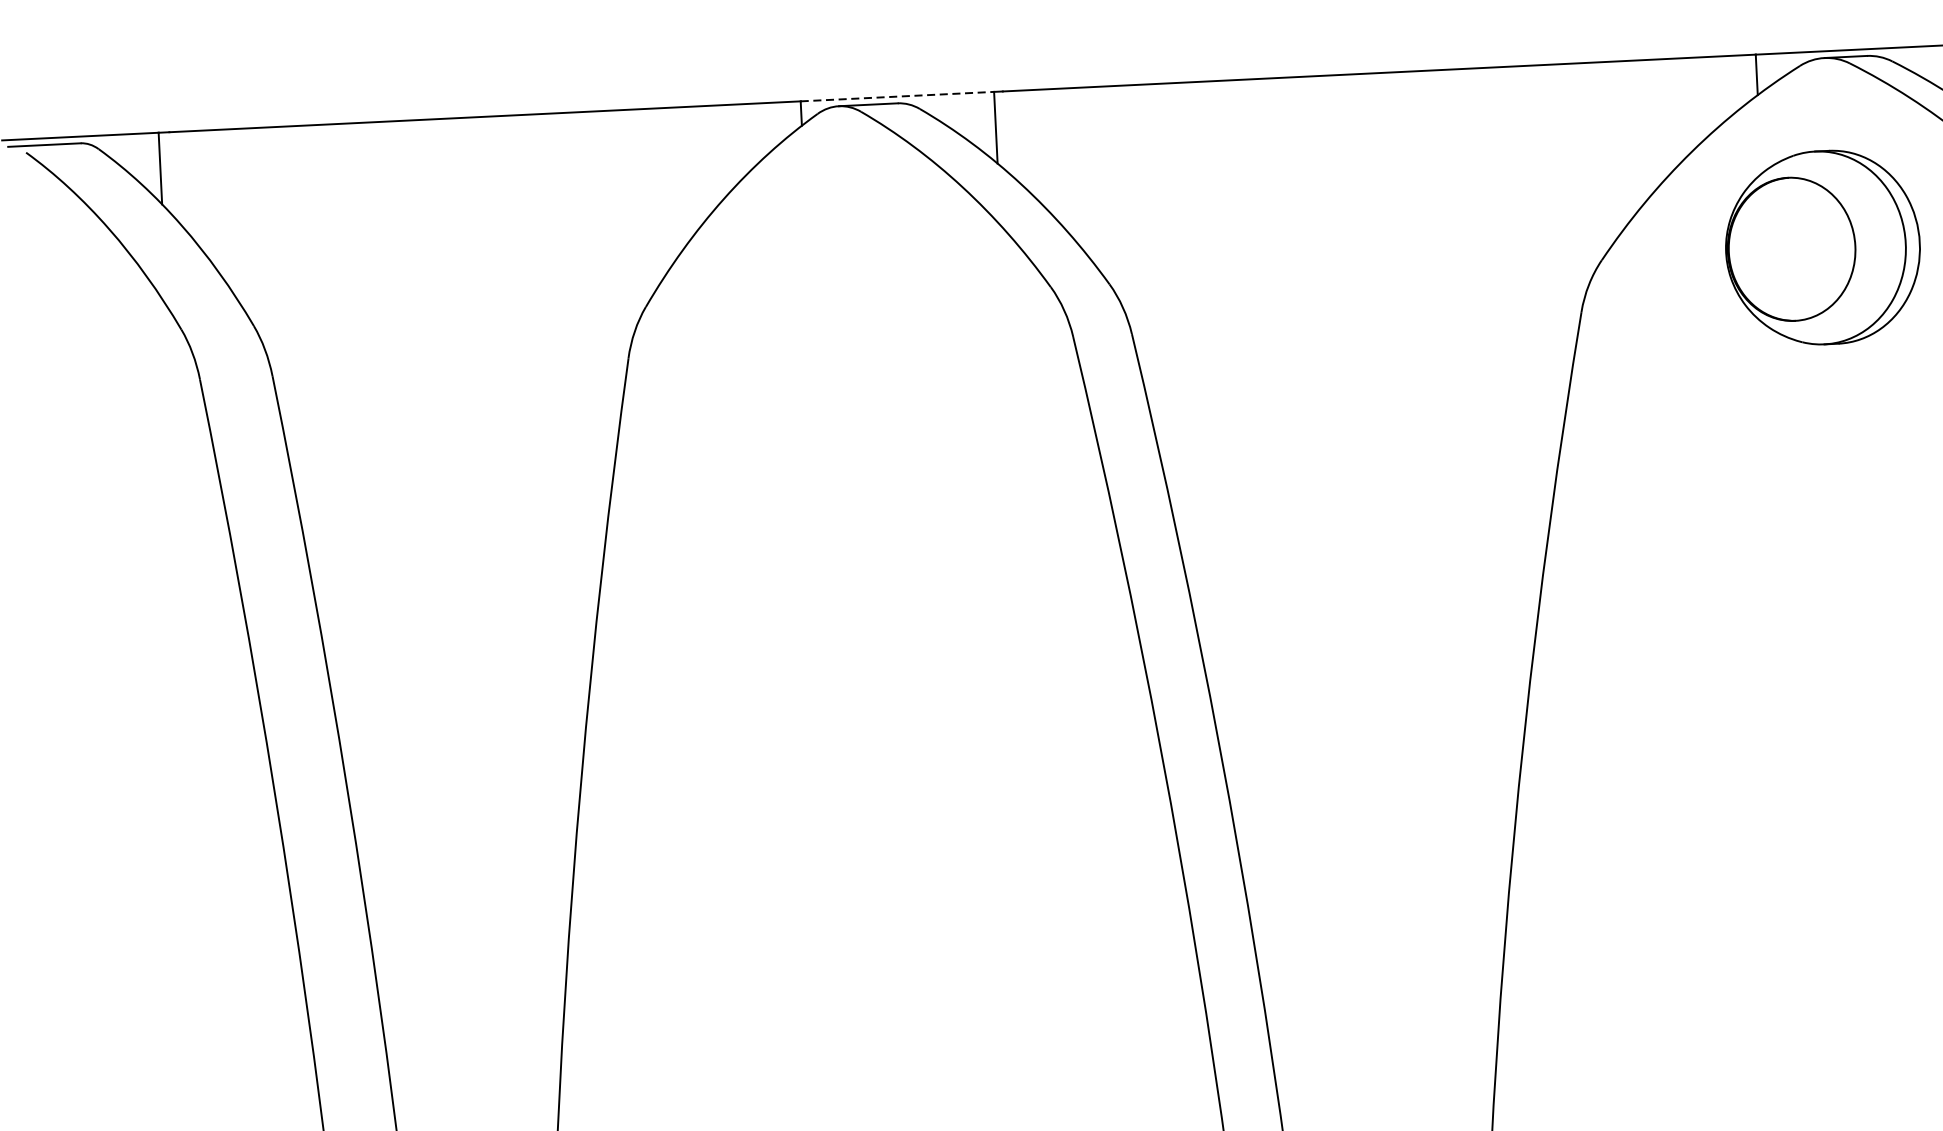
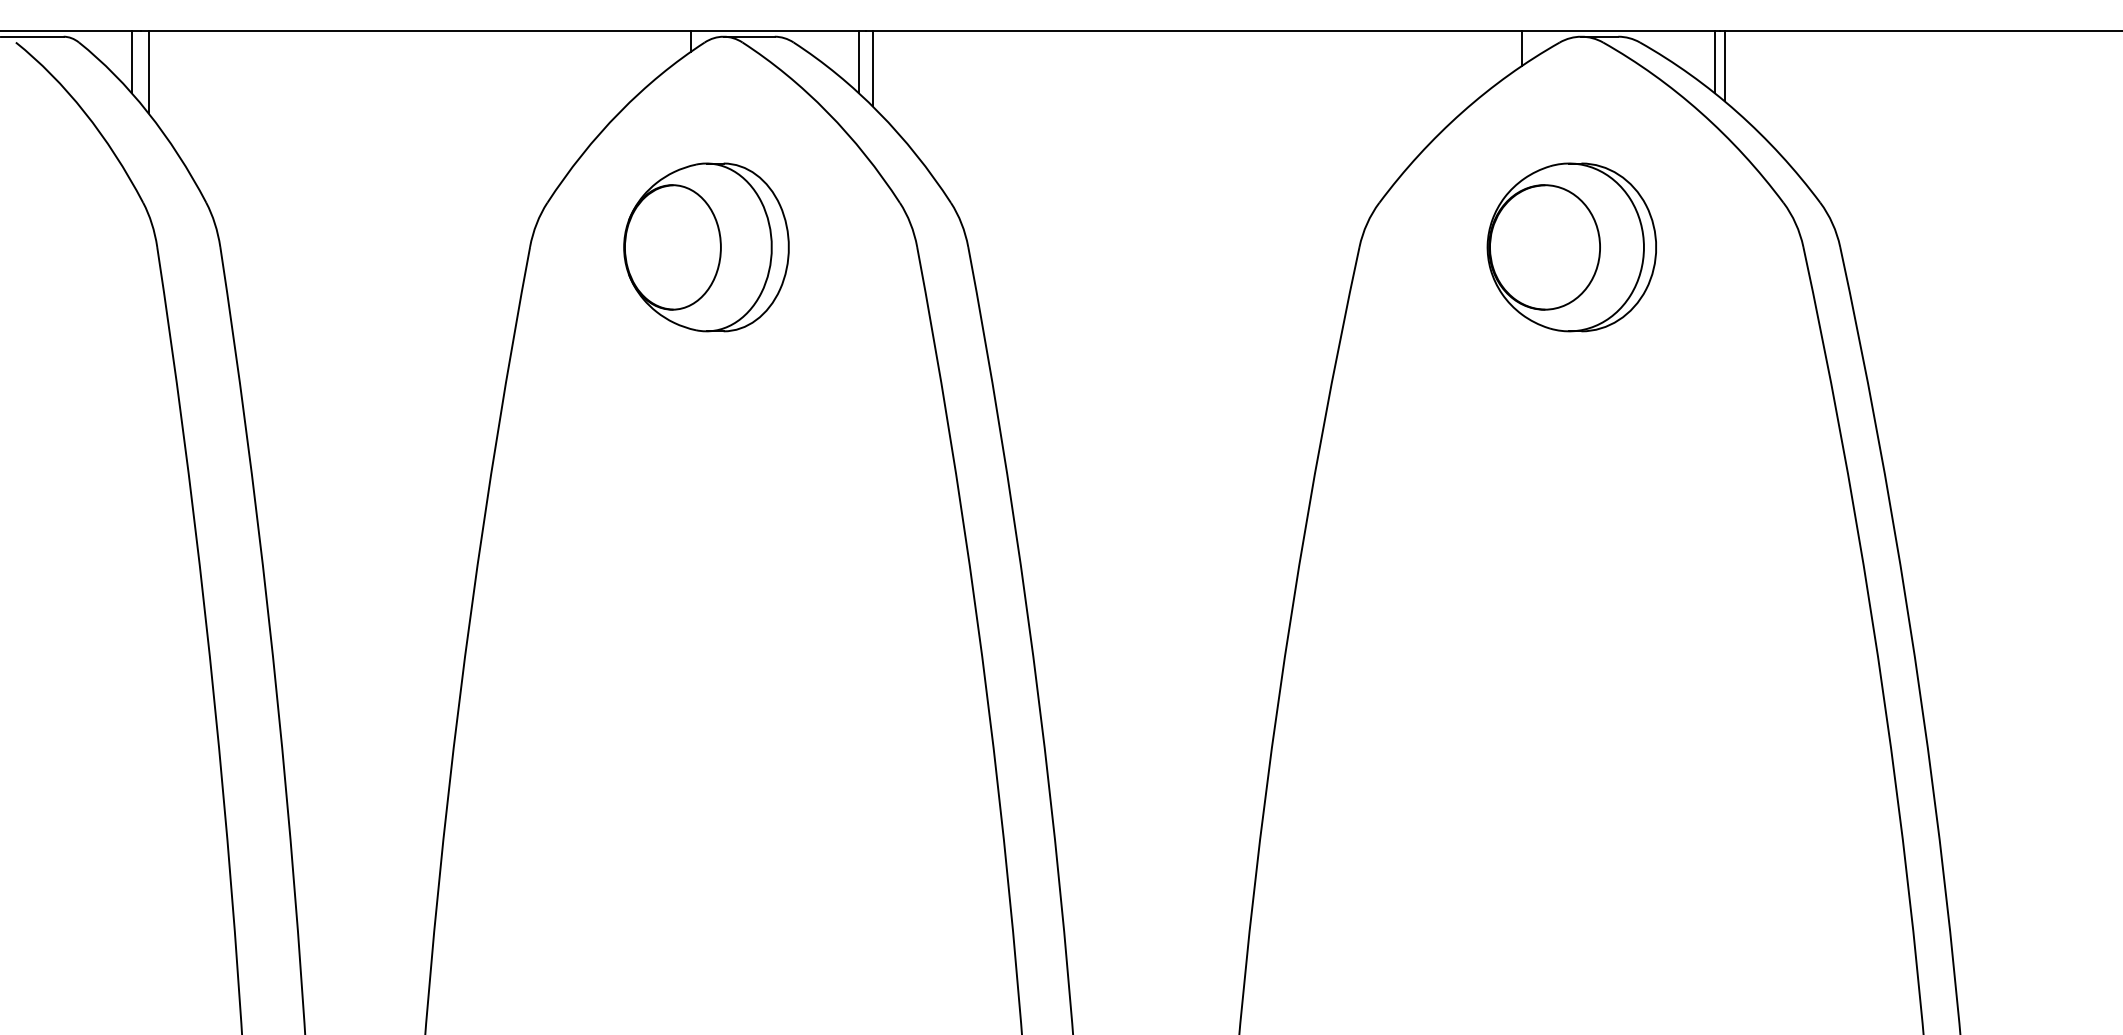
line: (898, 96) -> (775, 30), dashed -> solid
line: (1011, 134) -> (872, 68), added
line: (180, 178) -> (148, 71), added
part: (1822, 247) -> (1571, 247), moved
part: (831, 349) -> (706, 247), added

